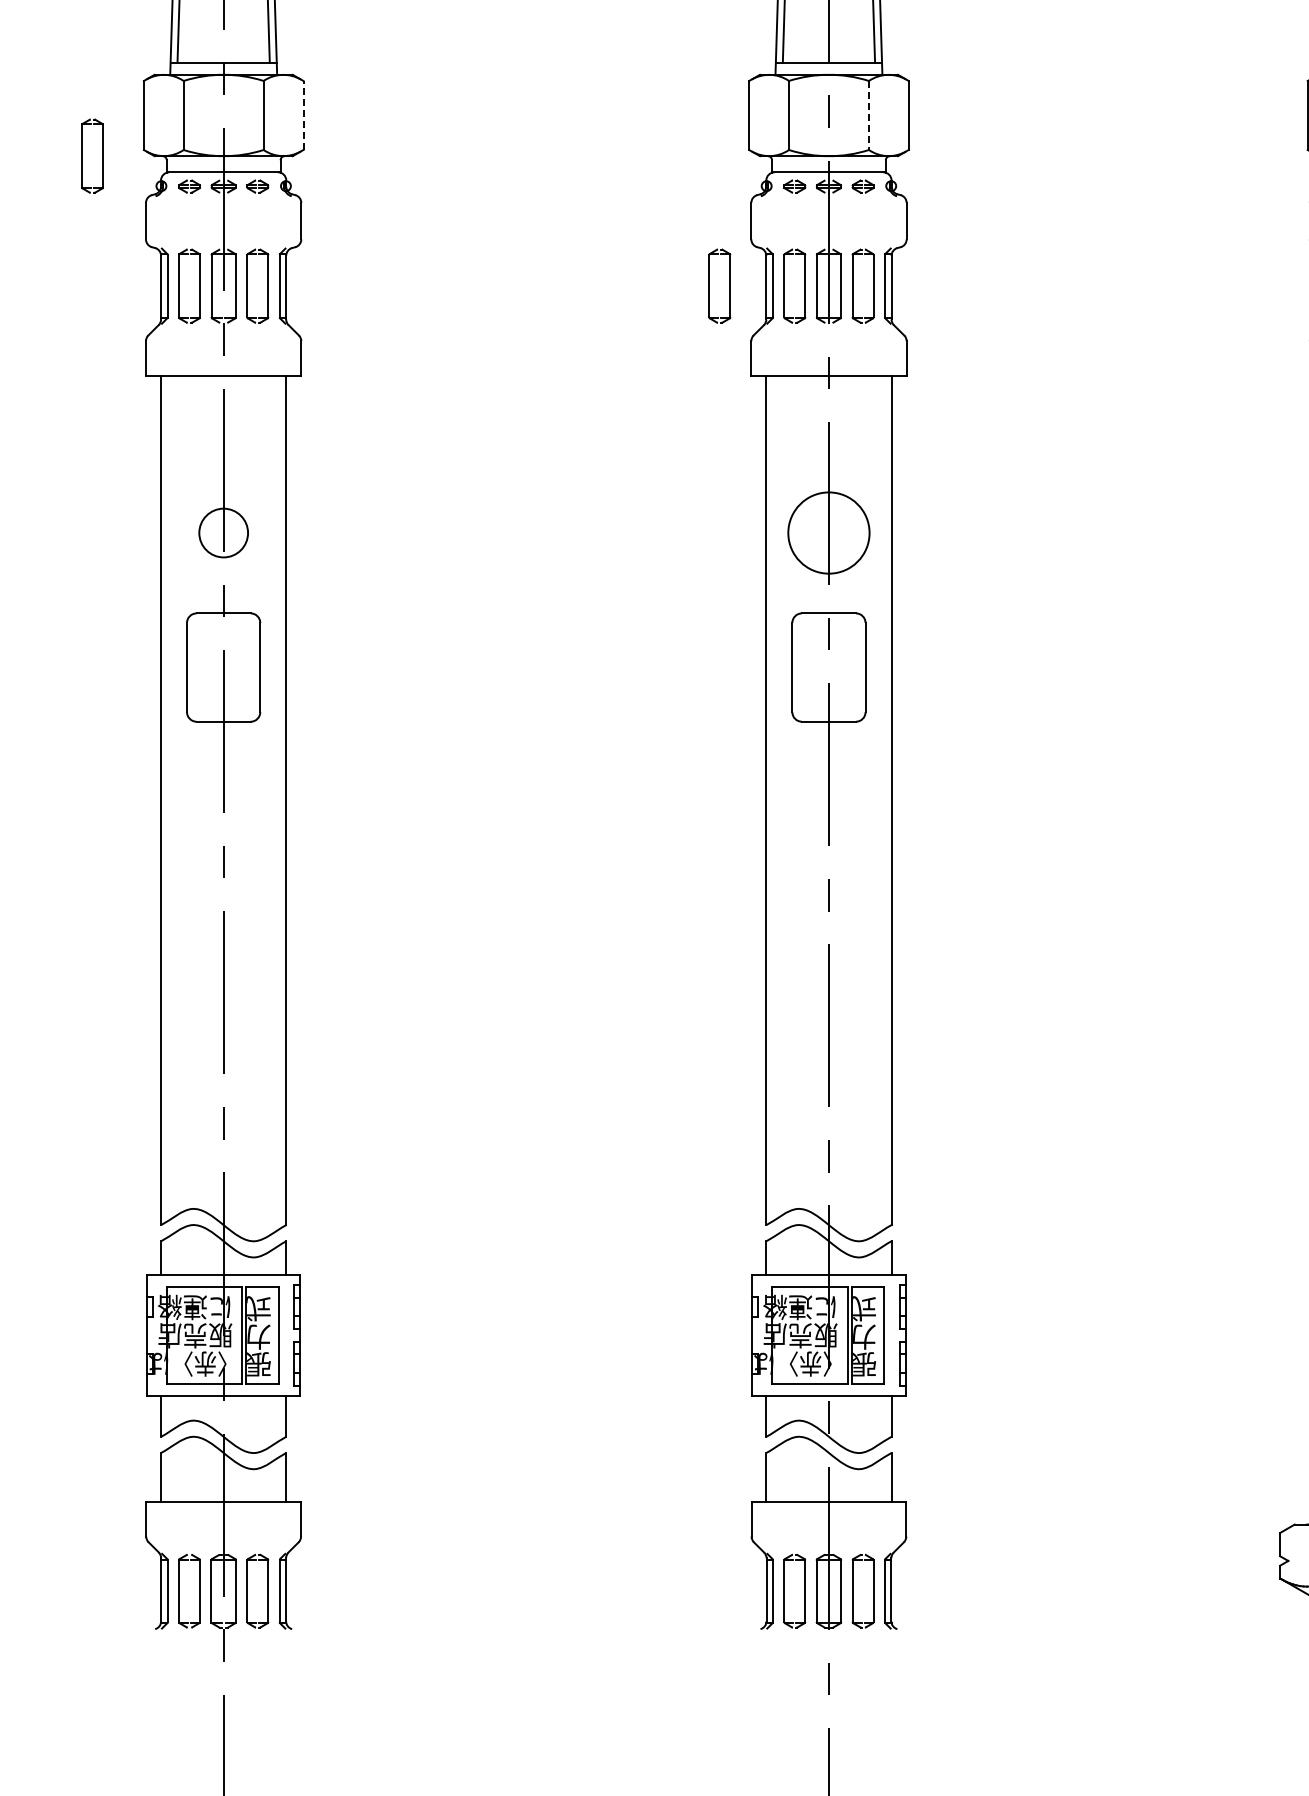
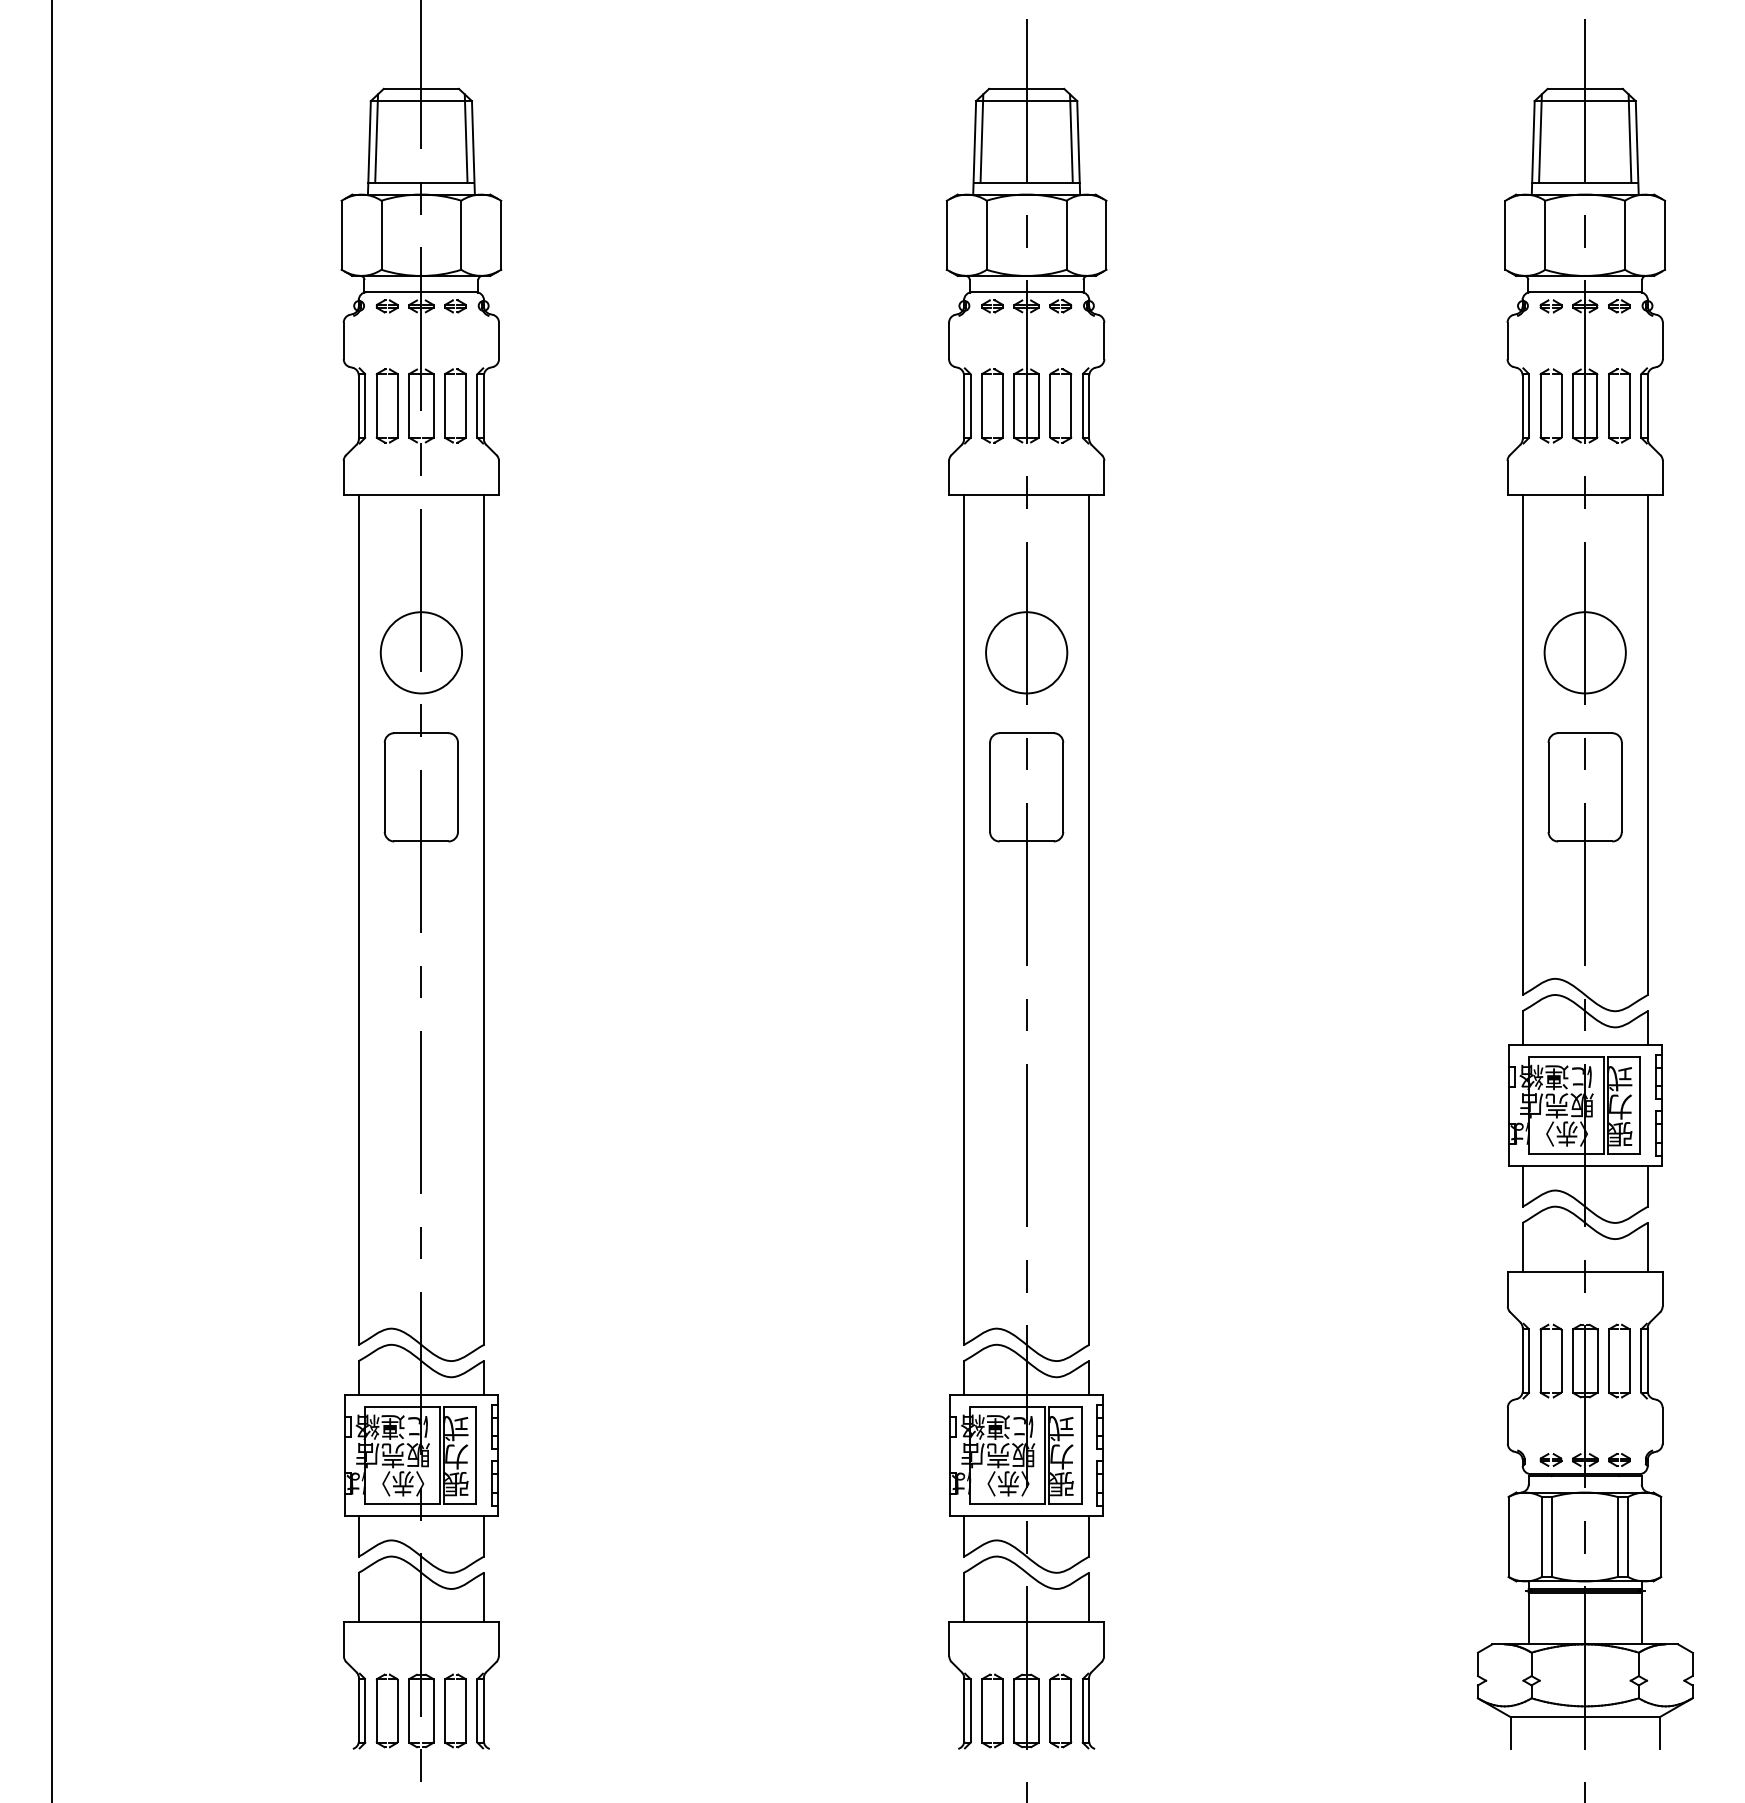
line: (303, 114) -> (501, 234), dashed -> solid
line: (868, 115) -> (1066, 235), dashed -> solid
part: (82, 155) -> (280, 275), removed
part: (709, 285) -> (907, 405), removed
circle: (223, 532) -> (421, 652), size x1.67

